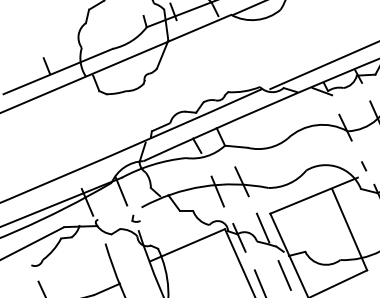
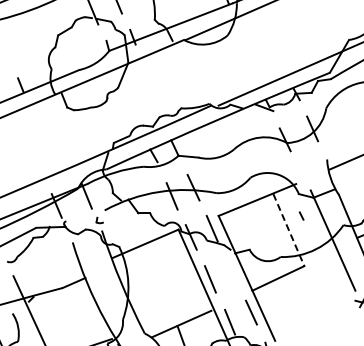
line: (363, 165) -> (301, 215), moved
line: (350, 230) -> (289, 230), solid -> dashed
line: (283, 275) -> (230, 270), removed

